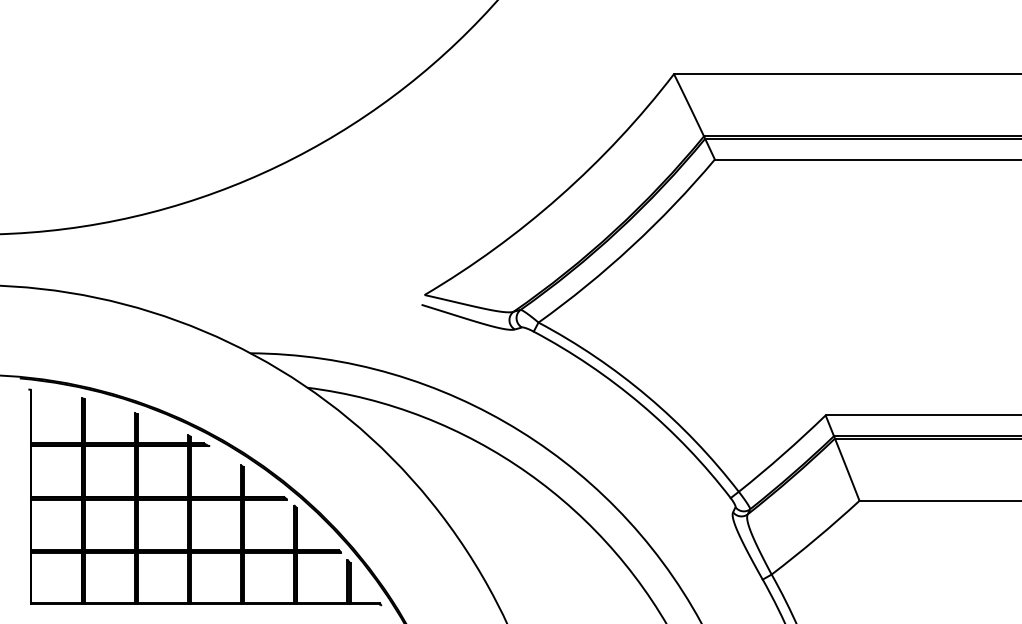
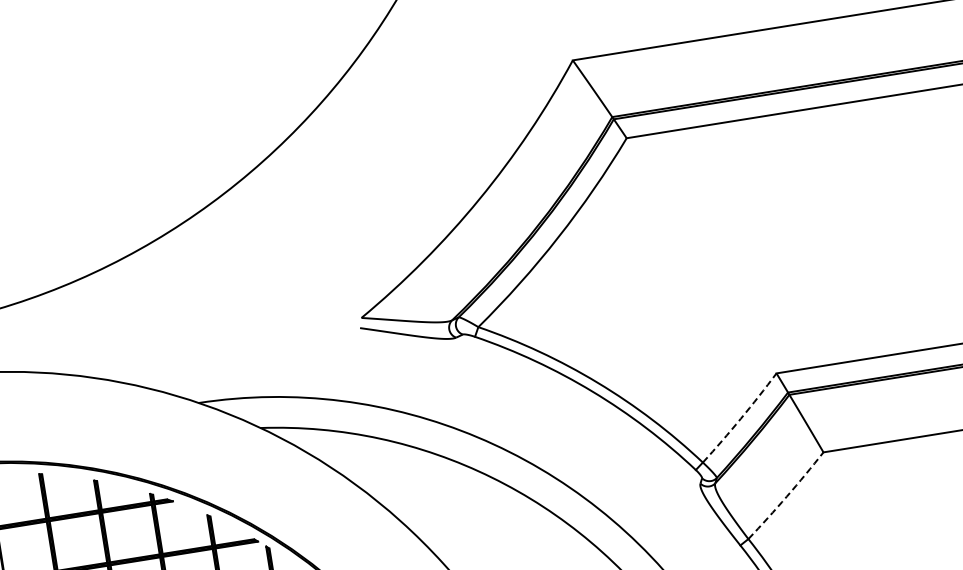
arc: (783, 454) -> (741, 418), solid -> dashed
arc: (816, 538) -> (786, 496), solid -> dashed

